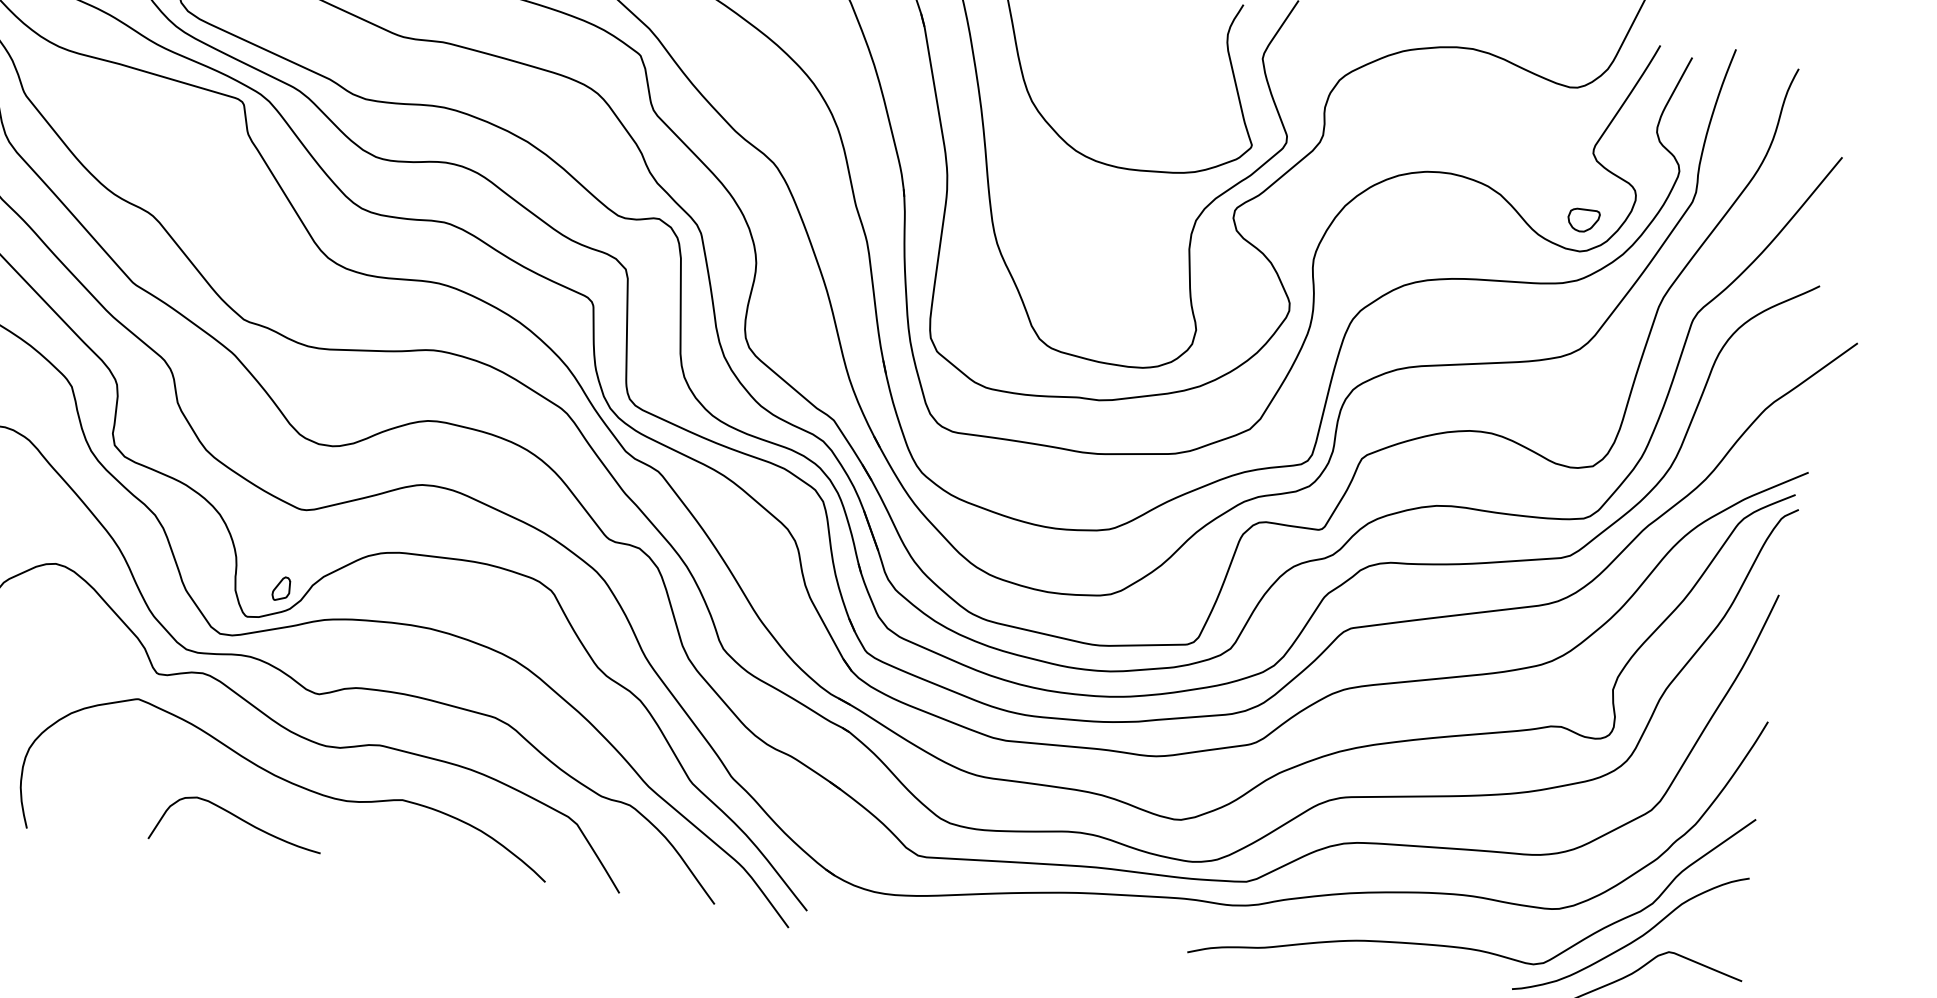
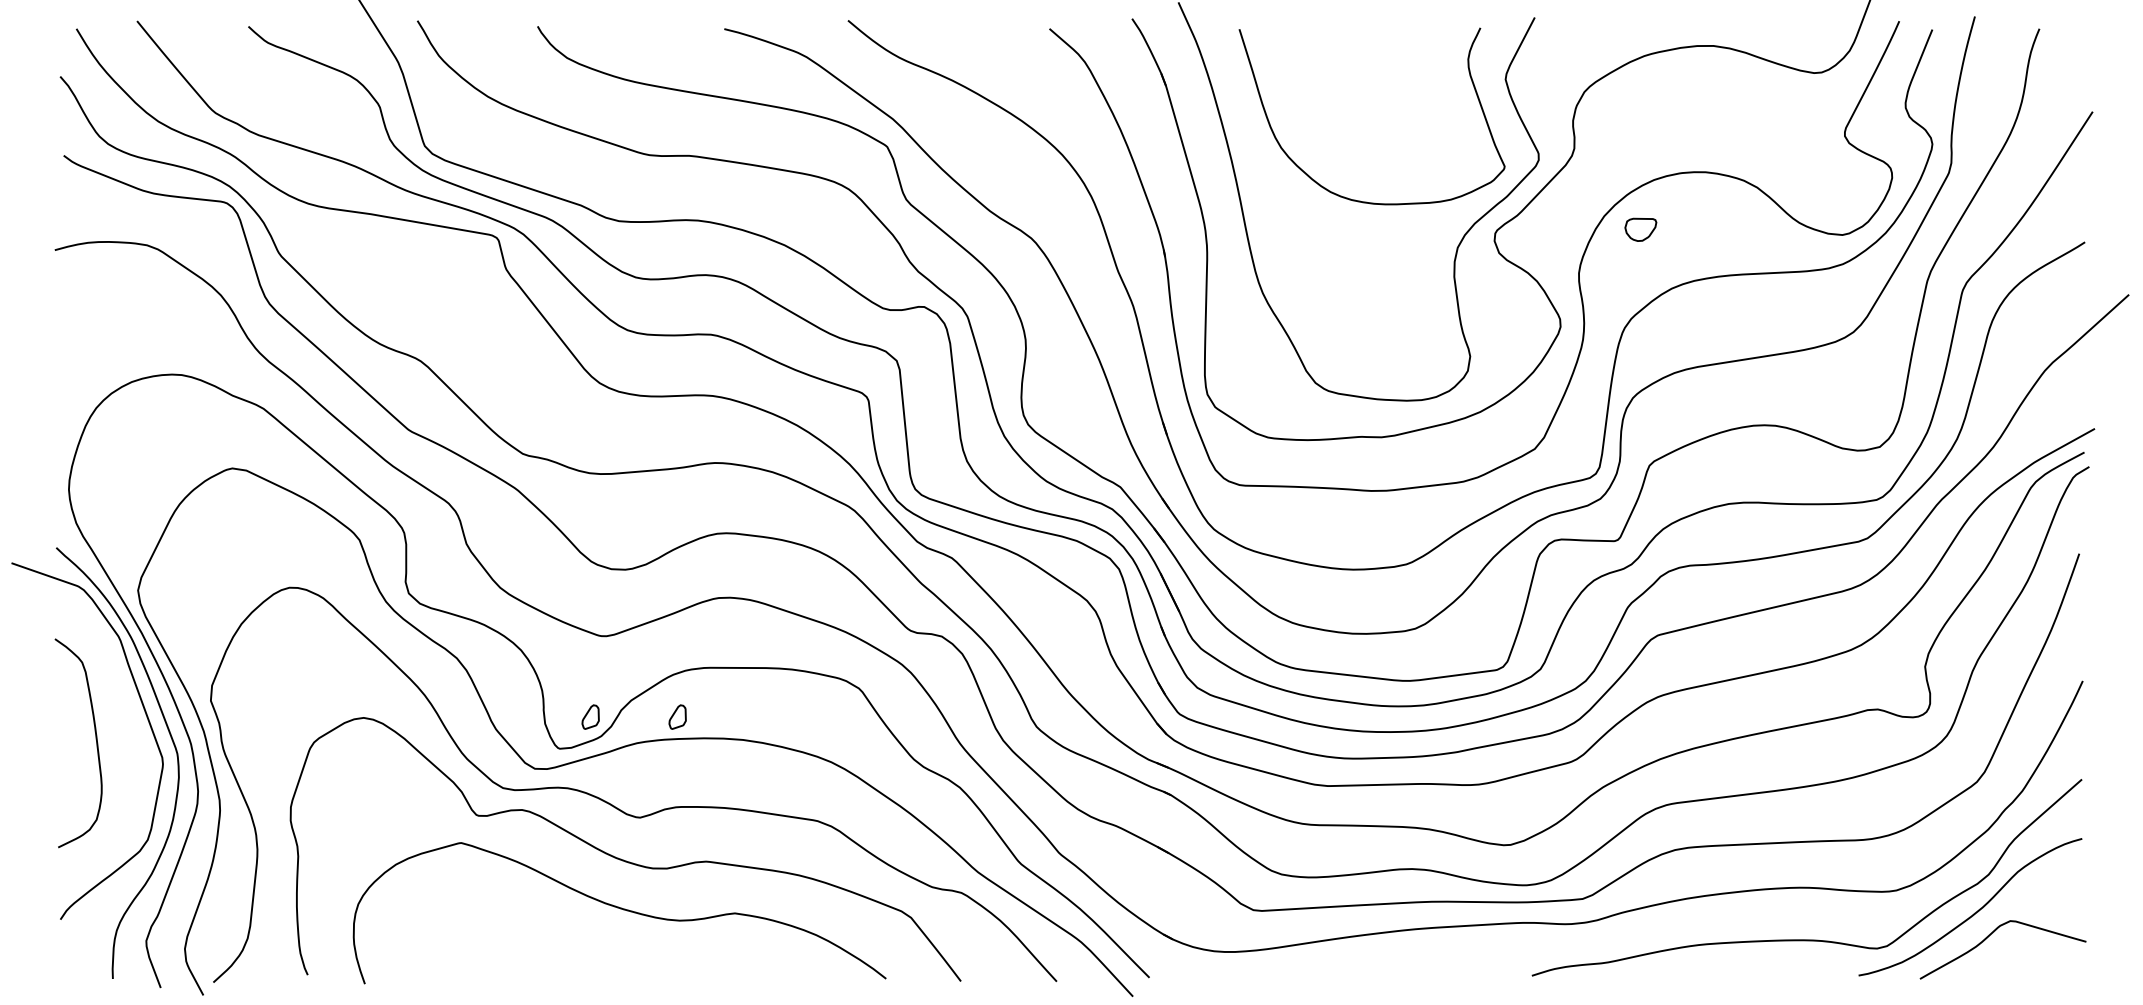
part: (1583, 220) -> (1640, 229), moved
part: (367, 598) -> (677, 716), added
curve: (239, 819) -> (575, 951), removed

